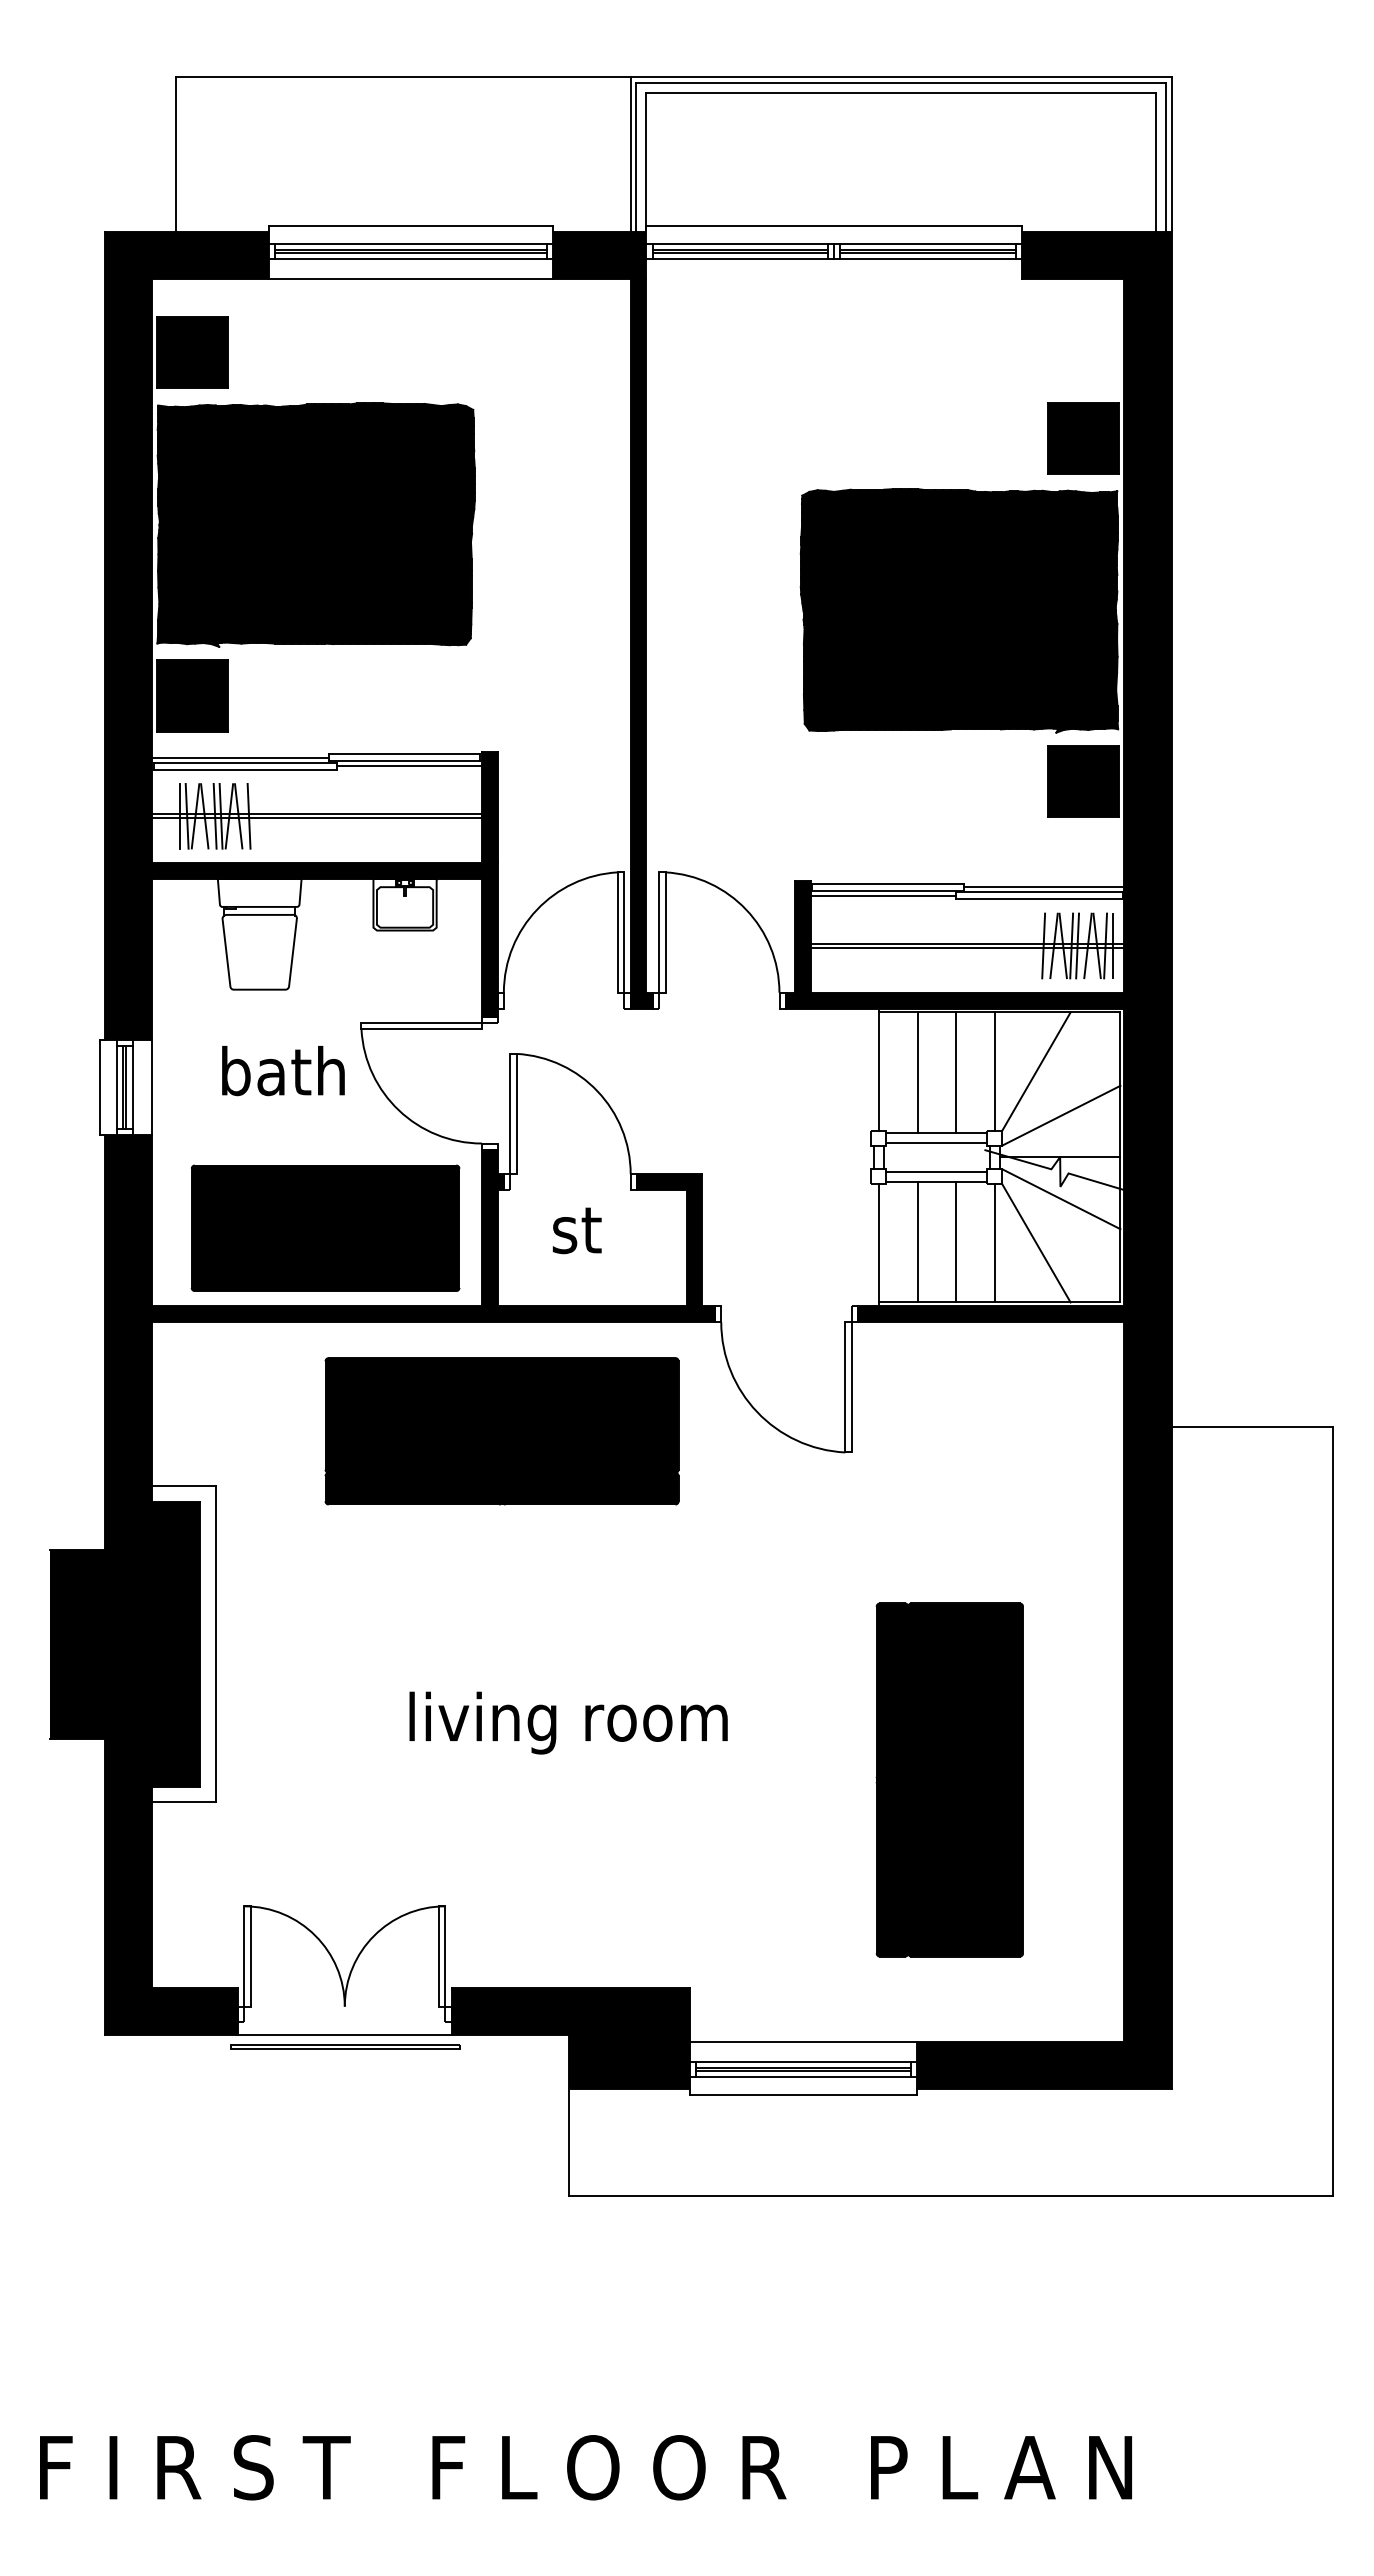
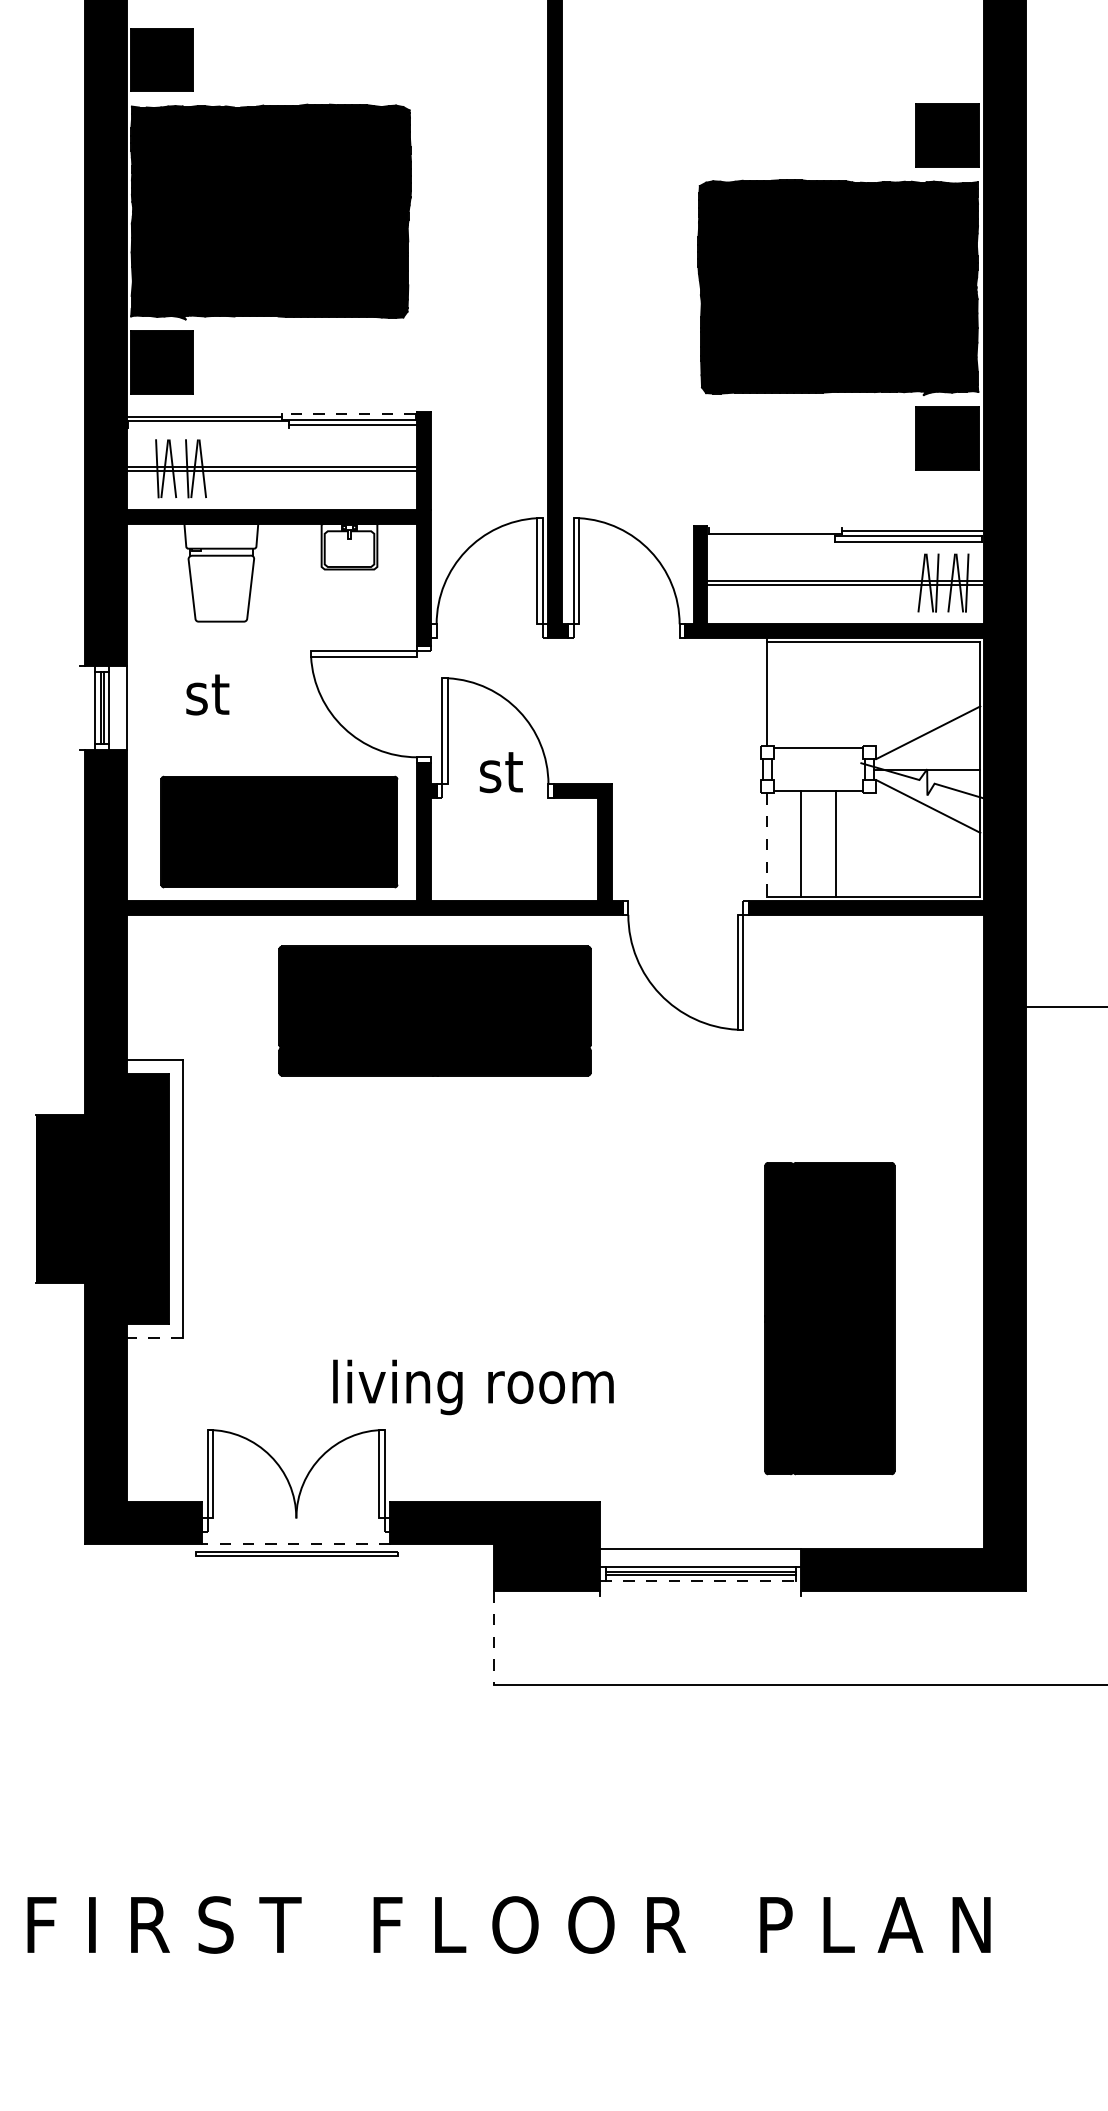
line: (404, 754) -> (349, 414), solid -> dashed
line: (245, 769) -> (208, 427), removed
line: (180, 815) -> (151, 468), removed
line: (214, 815) -> (181, 468), removed
line: (248, 815) -> (211, 468), removed
line: (887, 883) -> (774, 528), removed
line: (882, 895) -> (770, 538), removed
line: (1043, 945) -> (912, 582), removed
line: (1077, 945) -> (942, 582), removed
line: (1112, 945) -> (973, 582), removed
text: (282, 1070) -> (241, 692), bath -> st
line: (994, 1071) -> (869, 693), removed
line: (1036, 1071) -> (906, 693), removed
line: (917, 1072) -> (801, 694), removed
line: (956, 1072) -> (835, 694), removed
line: (99, 1087) -> (80, 707), removed
line: (936, 1143) -> (818, 757), removed
line: (936, 1171) -> (818, 781), removed
text: (576, 1230) -> (500, 772), moved
line: (994, 1243) -> (869, 845), removed
line: (1036, 1243) -> (906, 845), removed
line: (878, 1245) -> (766, 847), solid -> dashed
text: (568, 1722) -> (473, 1386), moved
line: (184, 1802) -> (155, 1338), solid -> dashed
line: (344, 2035) -> (296, 1543), solid -> dashed
line: (803, 2077) -> (700, 1580), solid -> dashed
line: (803, 2094) -> (700, 1595), removed
line: (568, 2143) -> (493, 1639), solid -> dashed

